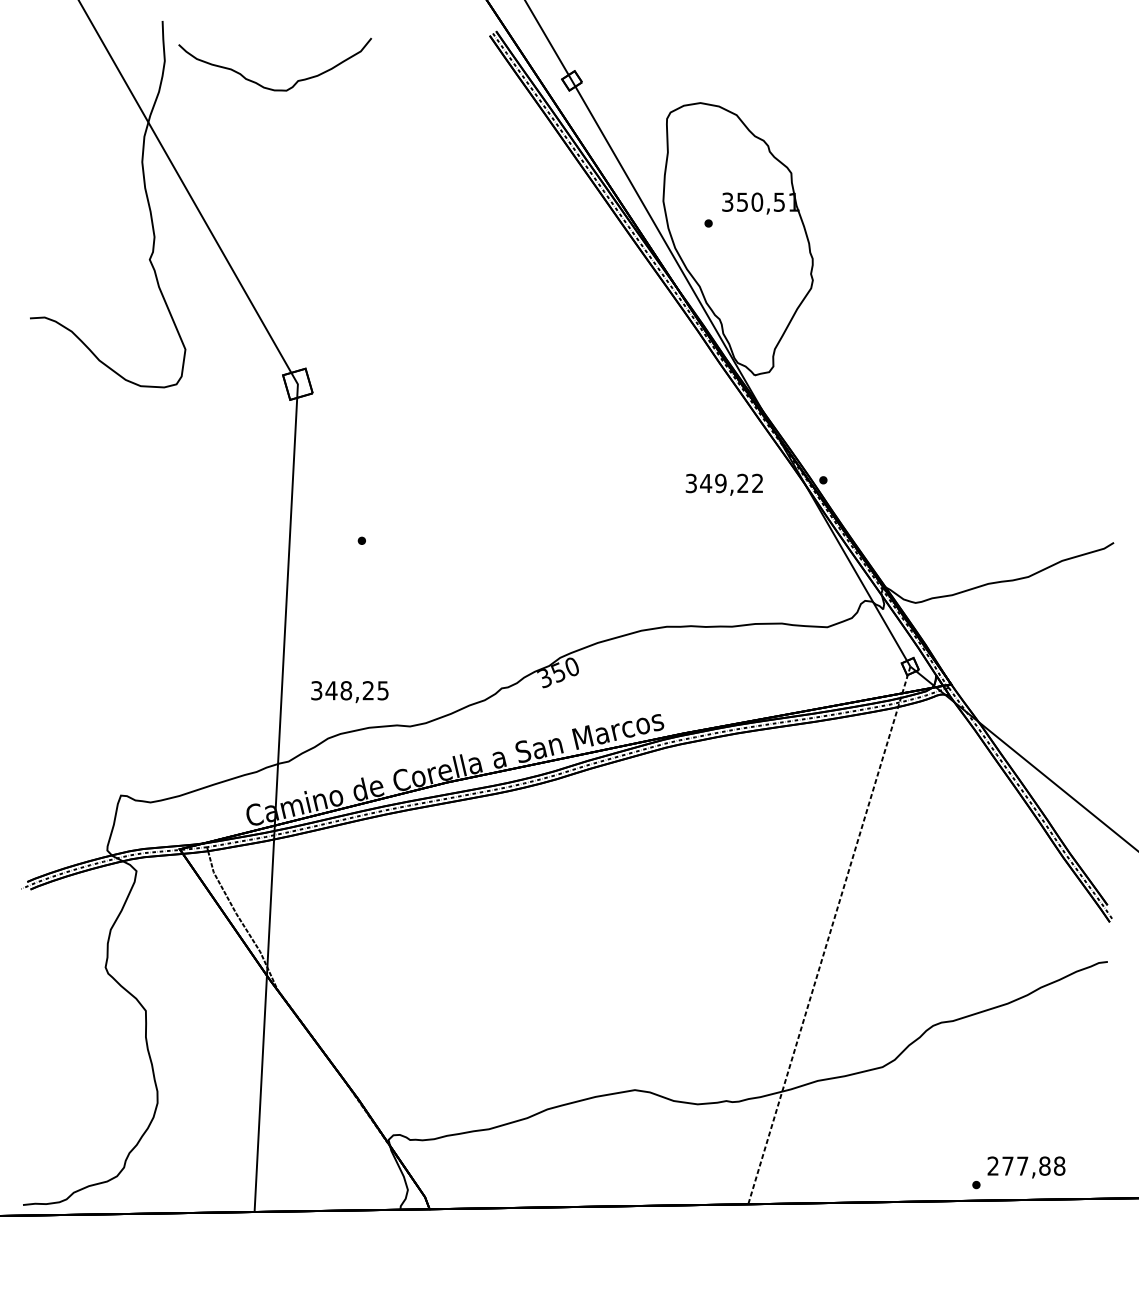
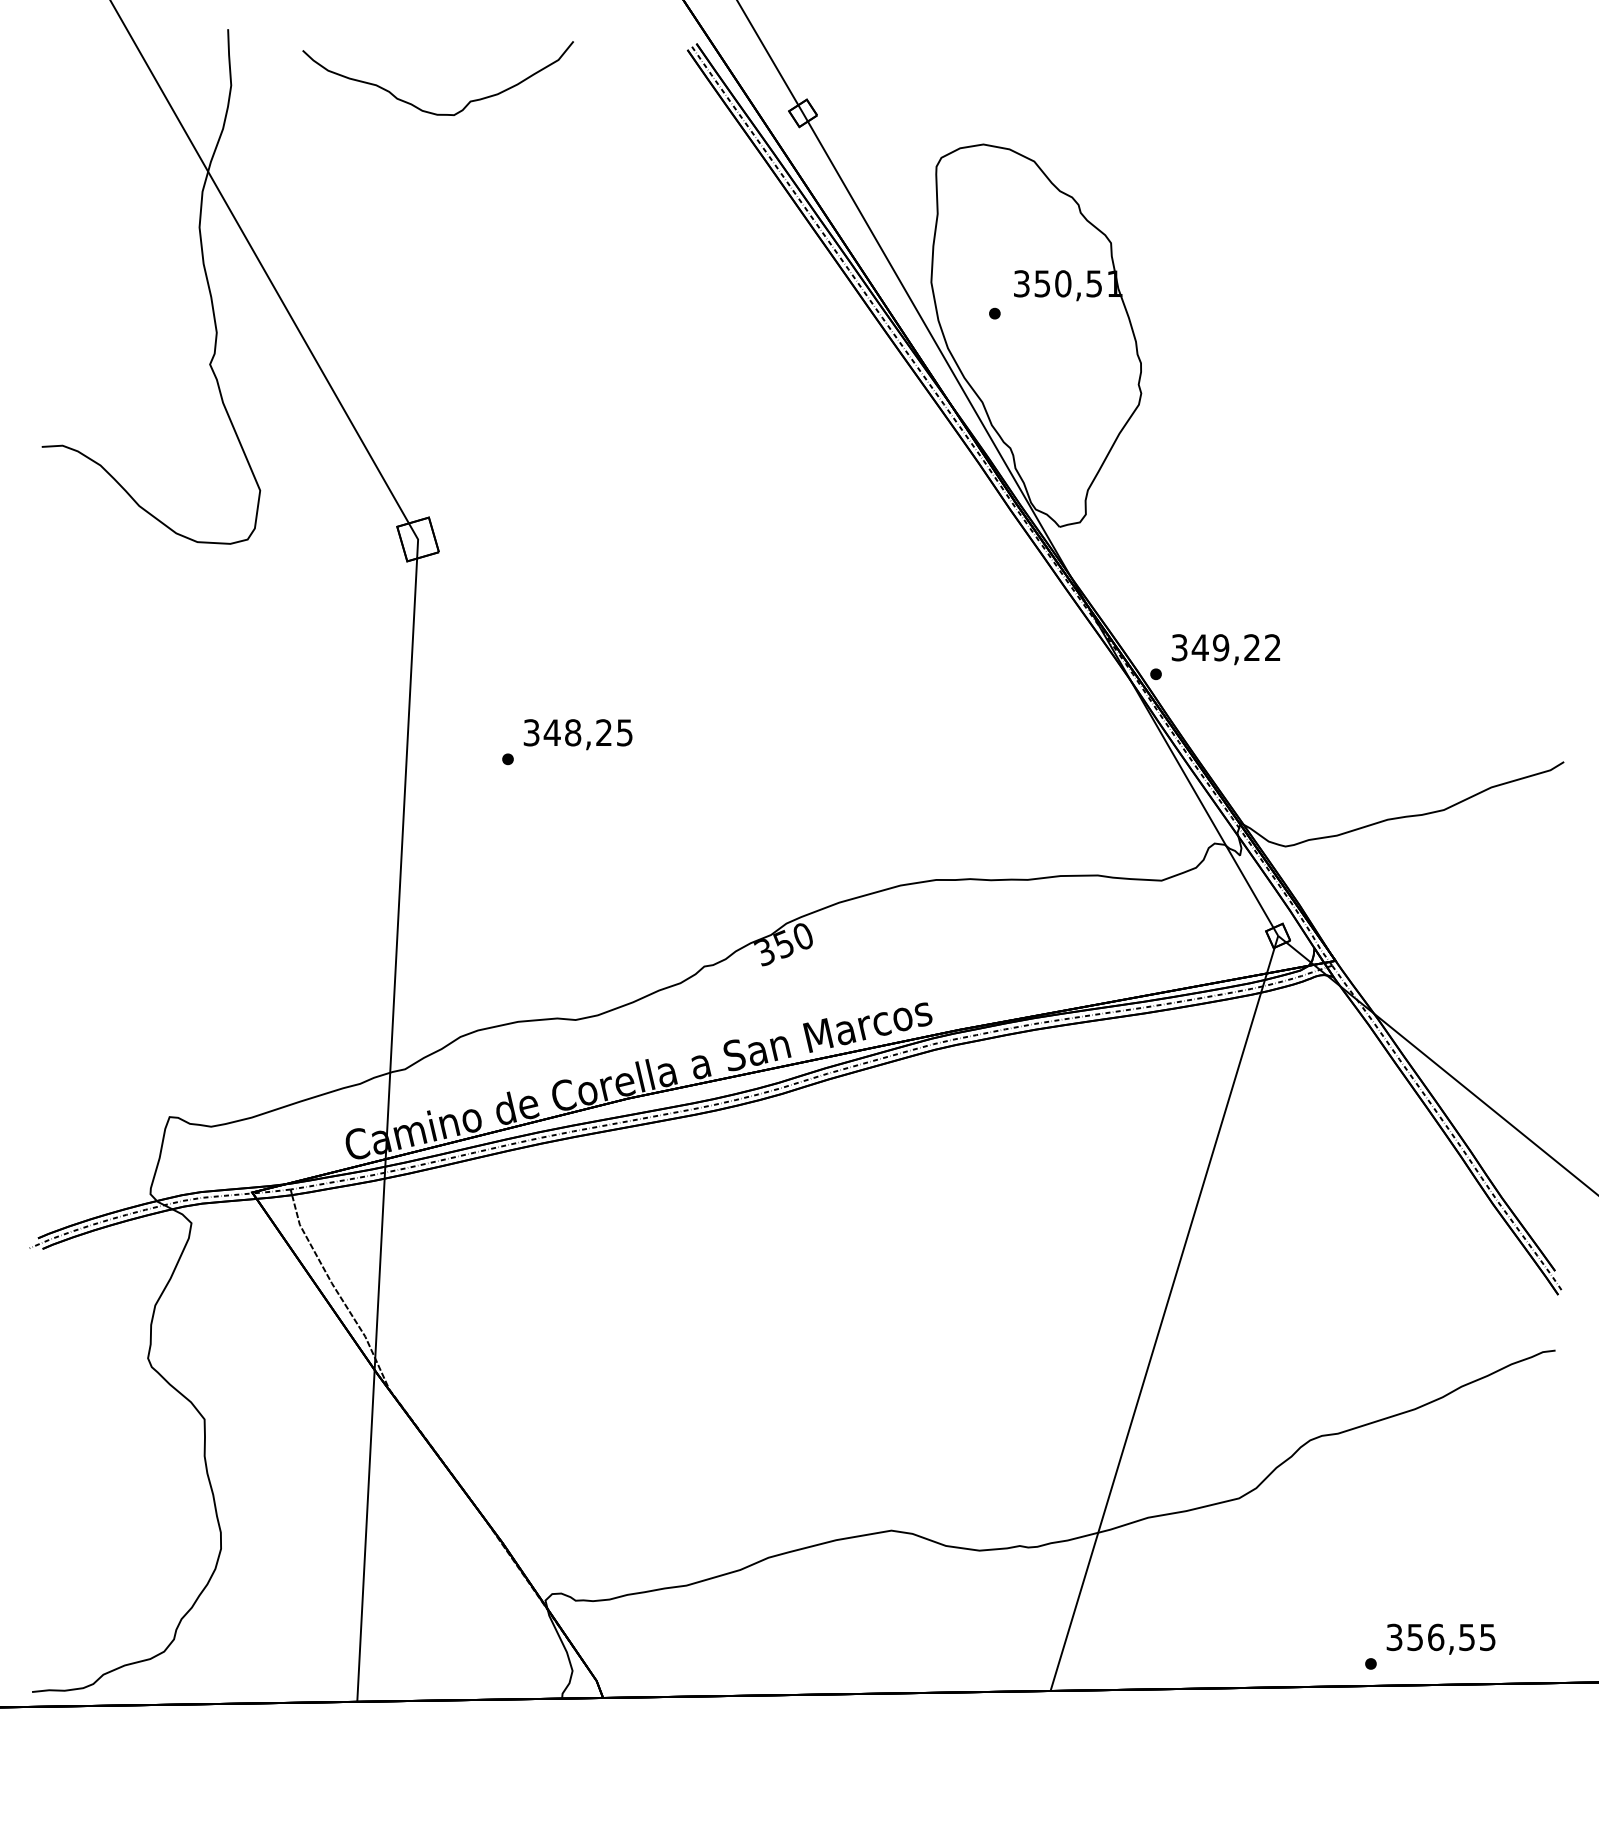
curve: (268, 88) -> (429, 111), moved
text: (724, 484) -> (1225, 649), moved
text: (349, 691) -> (577, 734), moved
line: (829, 935) -> (1164, 1313), dashed -> solid
text: (1025, 1166) -> (1440, 1637), 277,88 -> 356,55

